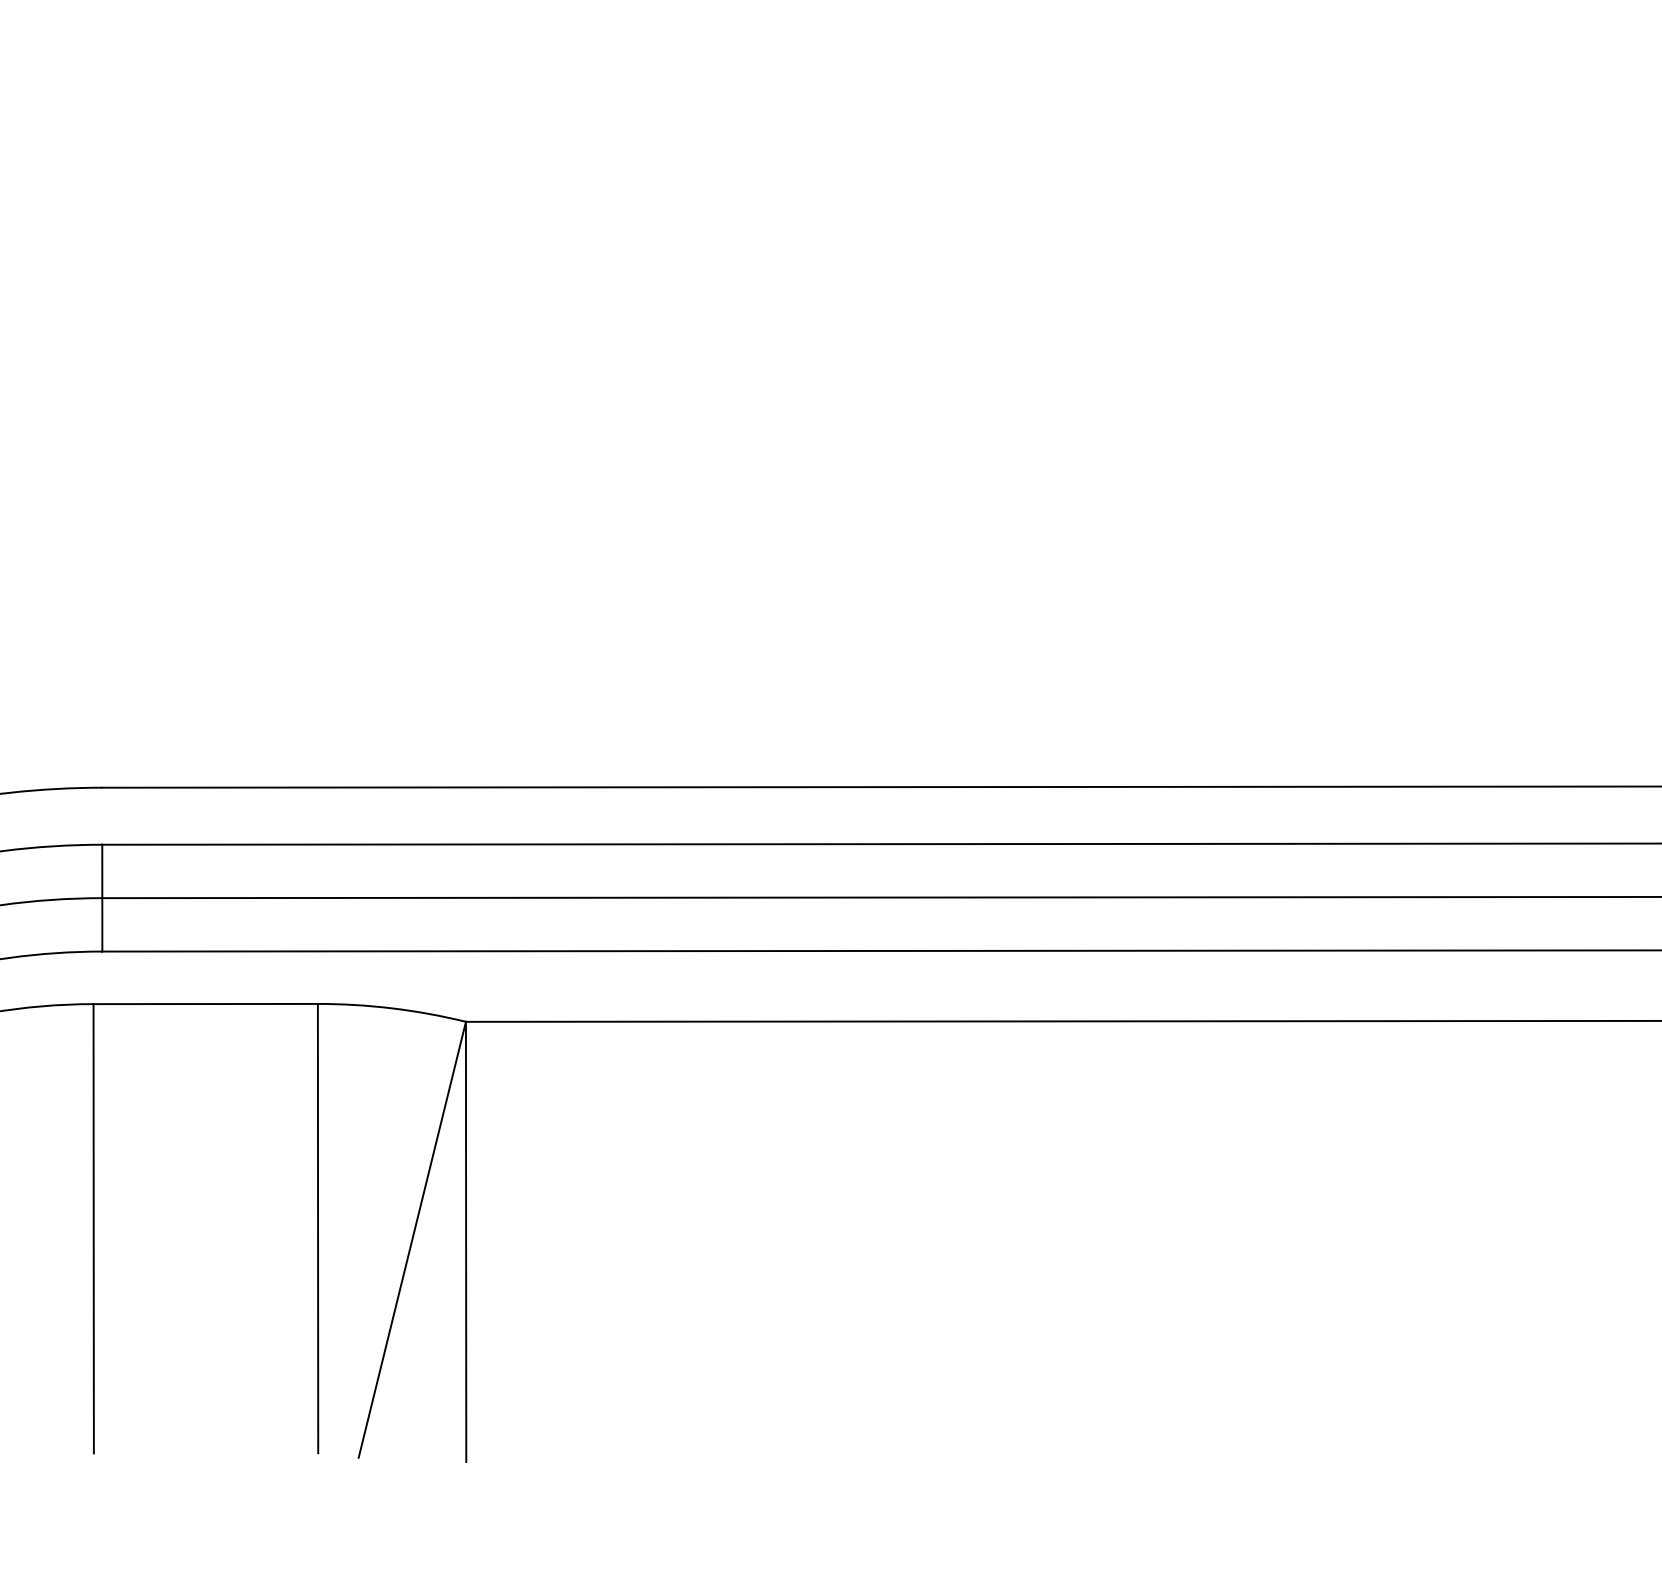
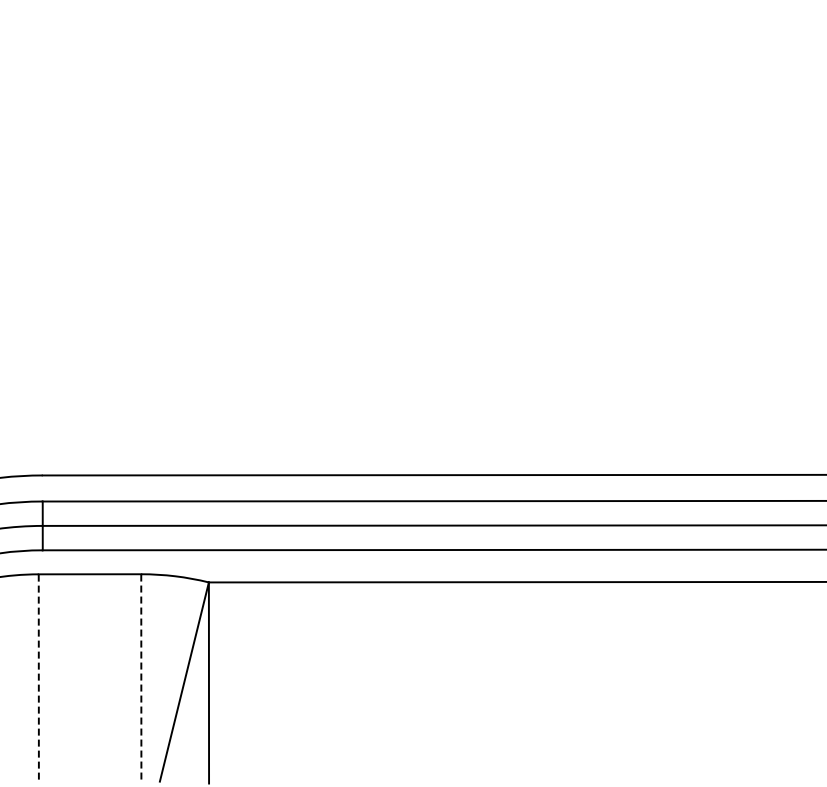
line: (93, 1227) -> (38, 676), solid -> dashed
line: (318, 1227) -> (141, 676), solid -> dashed

